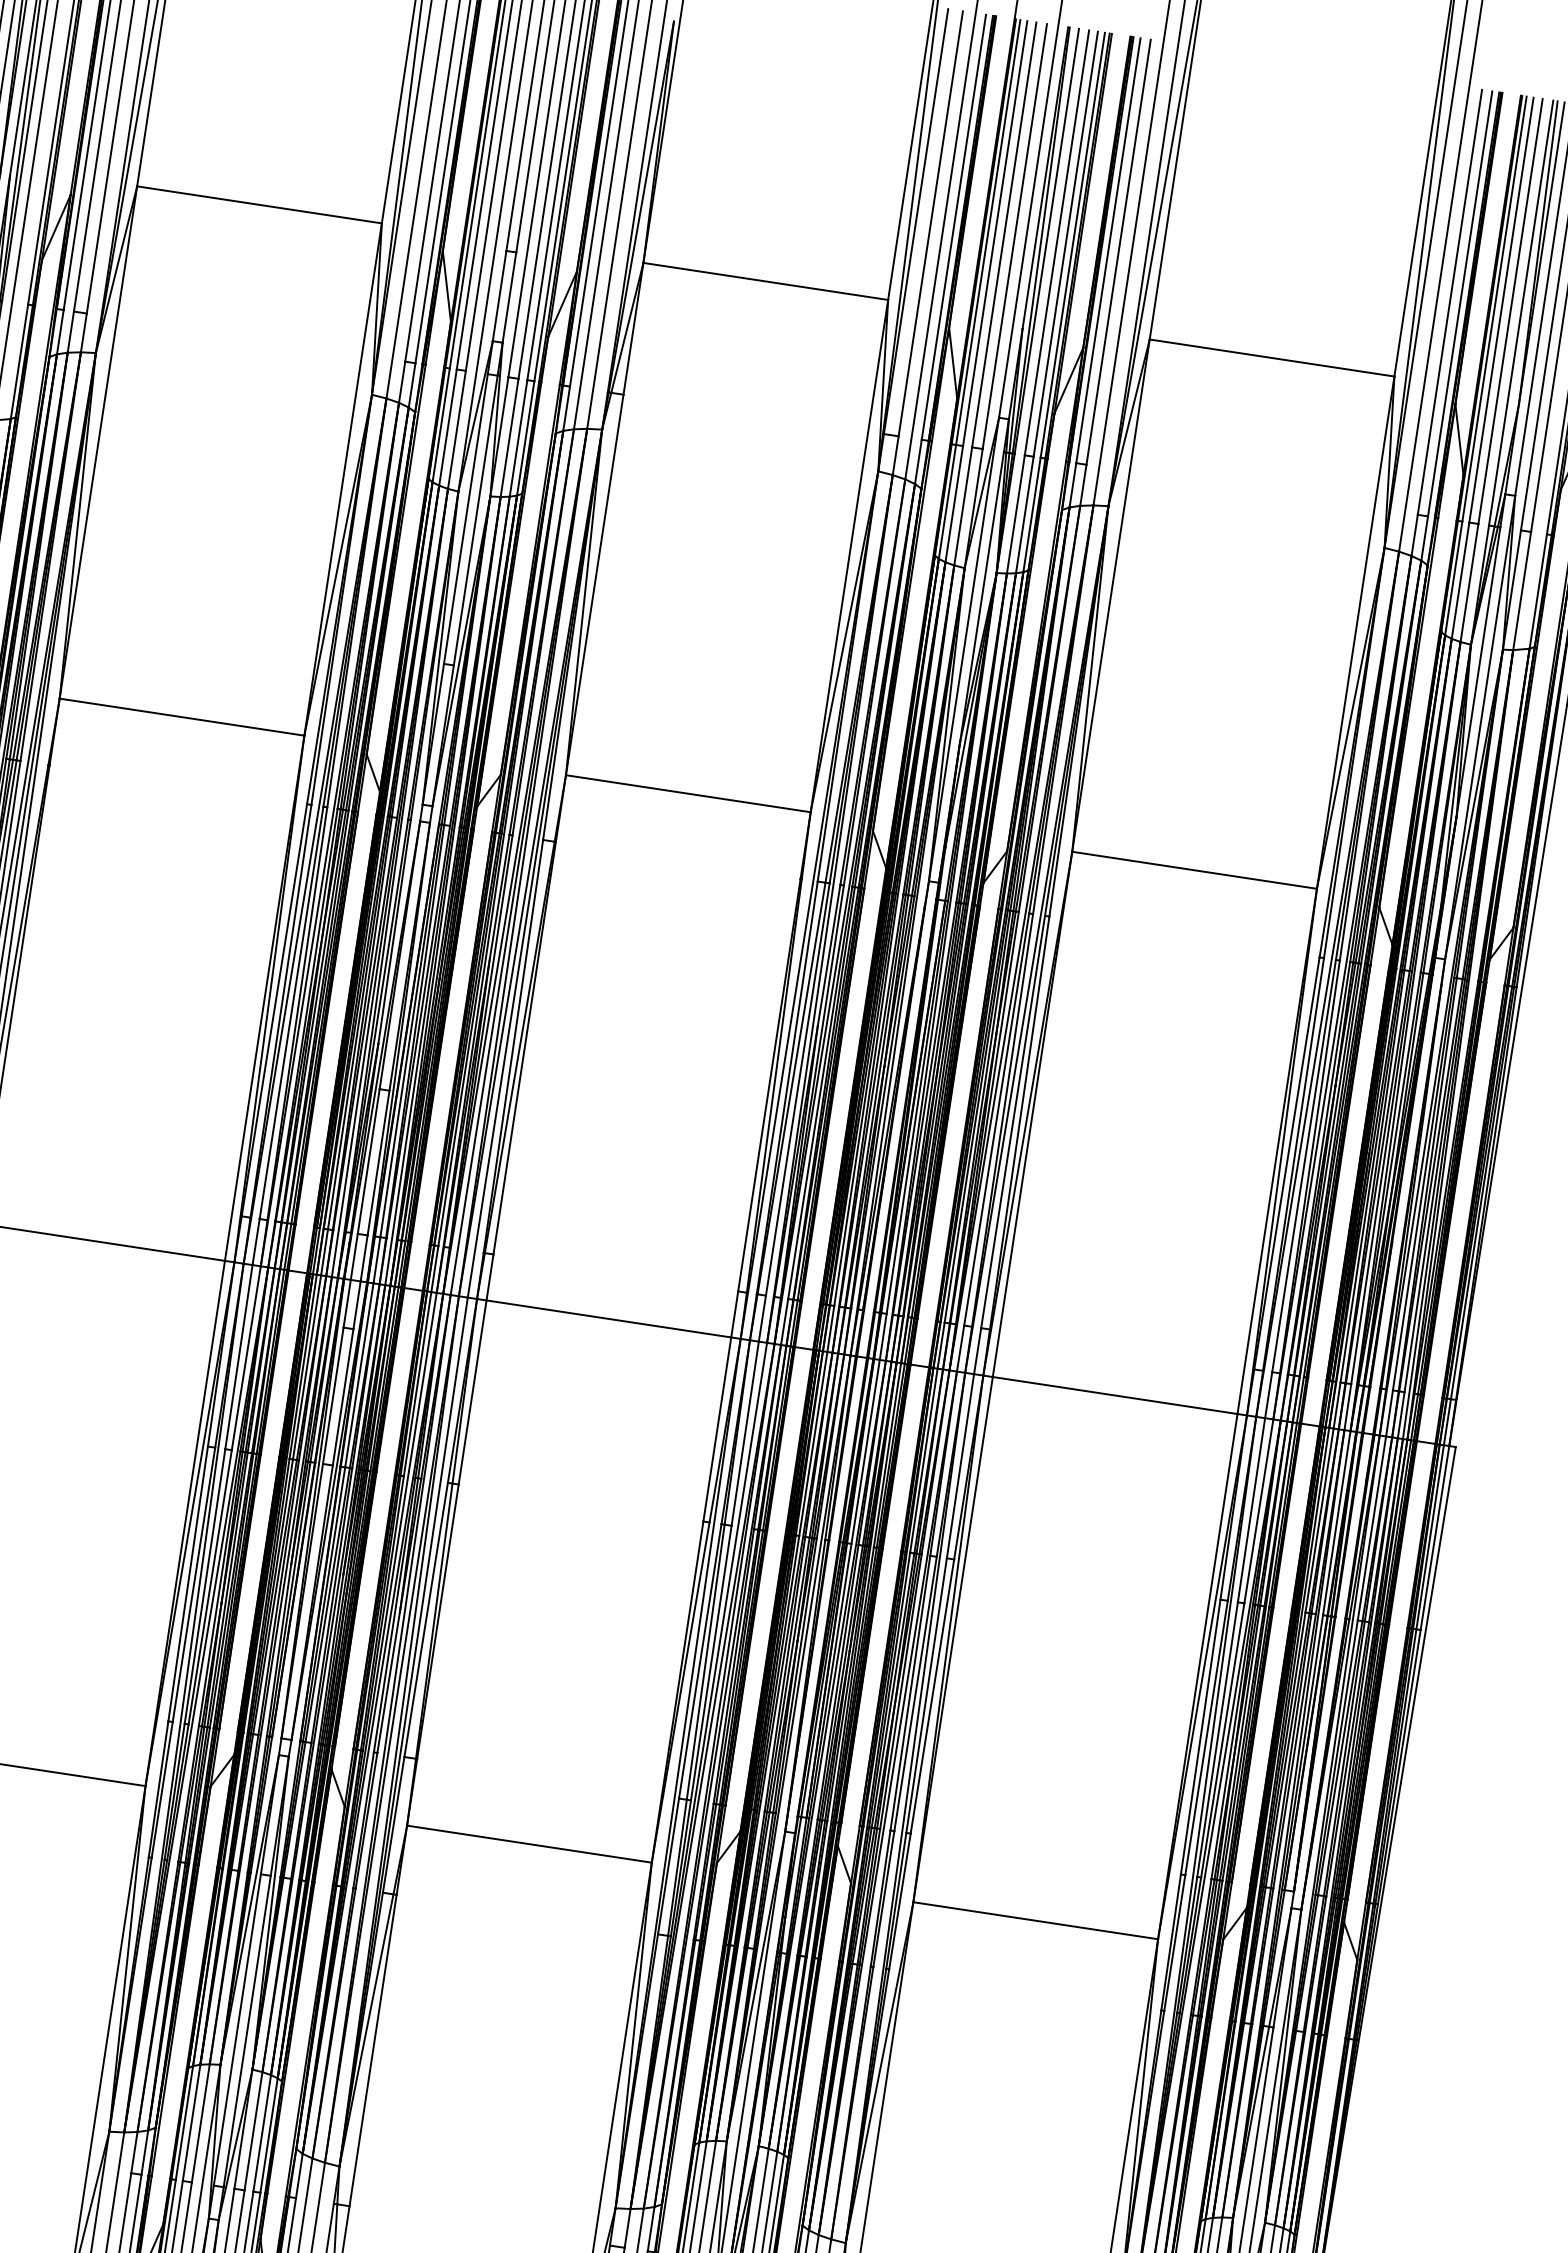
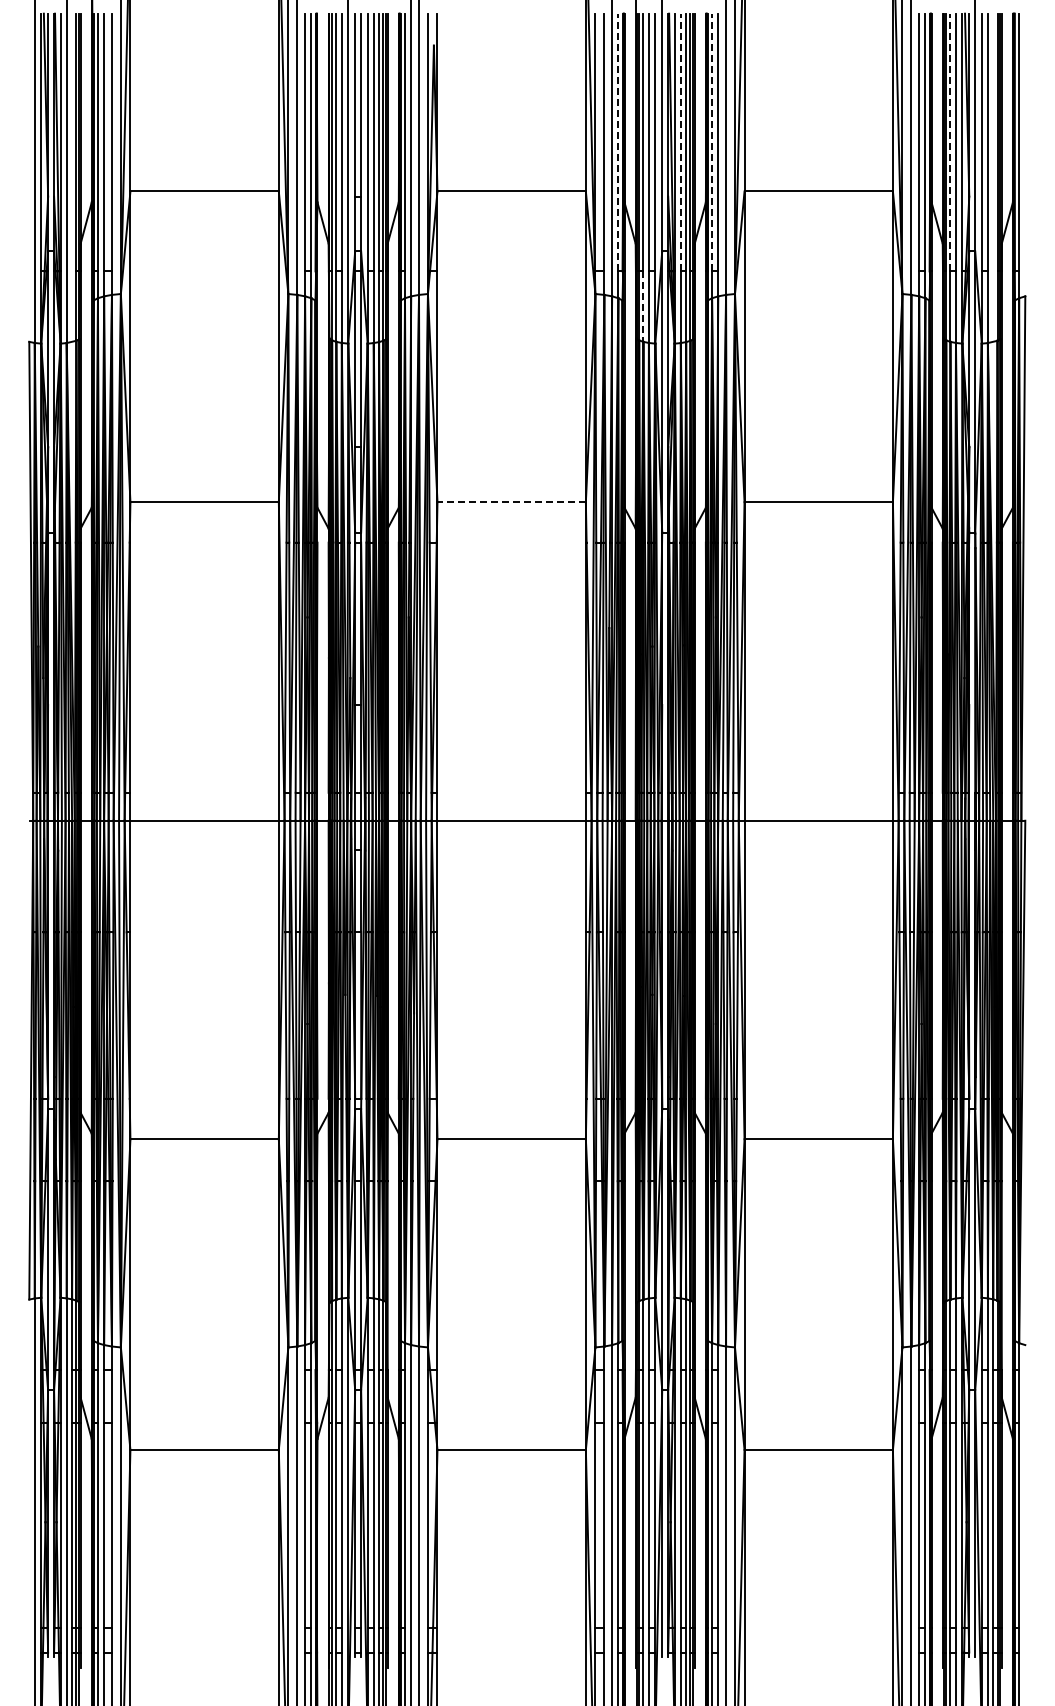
line: (954, 227) -> (618, 142), solid -> dashed
line: (1056, 242) -> (680, 142), solid -> dashed
line: (1109, 250) -> (712, 142), solid -> dashed
line: (1501, 310) -> (950, 142), solid -> dashed
line: (954, 505) -> (643, 307), solid -> dashed
line: (687, 794) -> (511, 502), solid -> dashed

